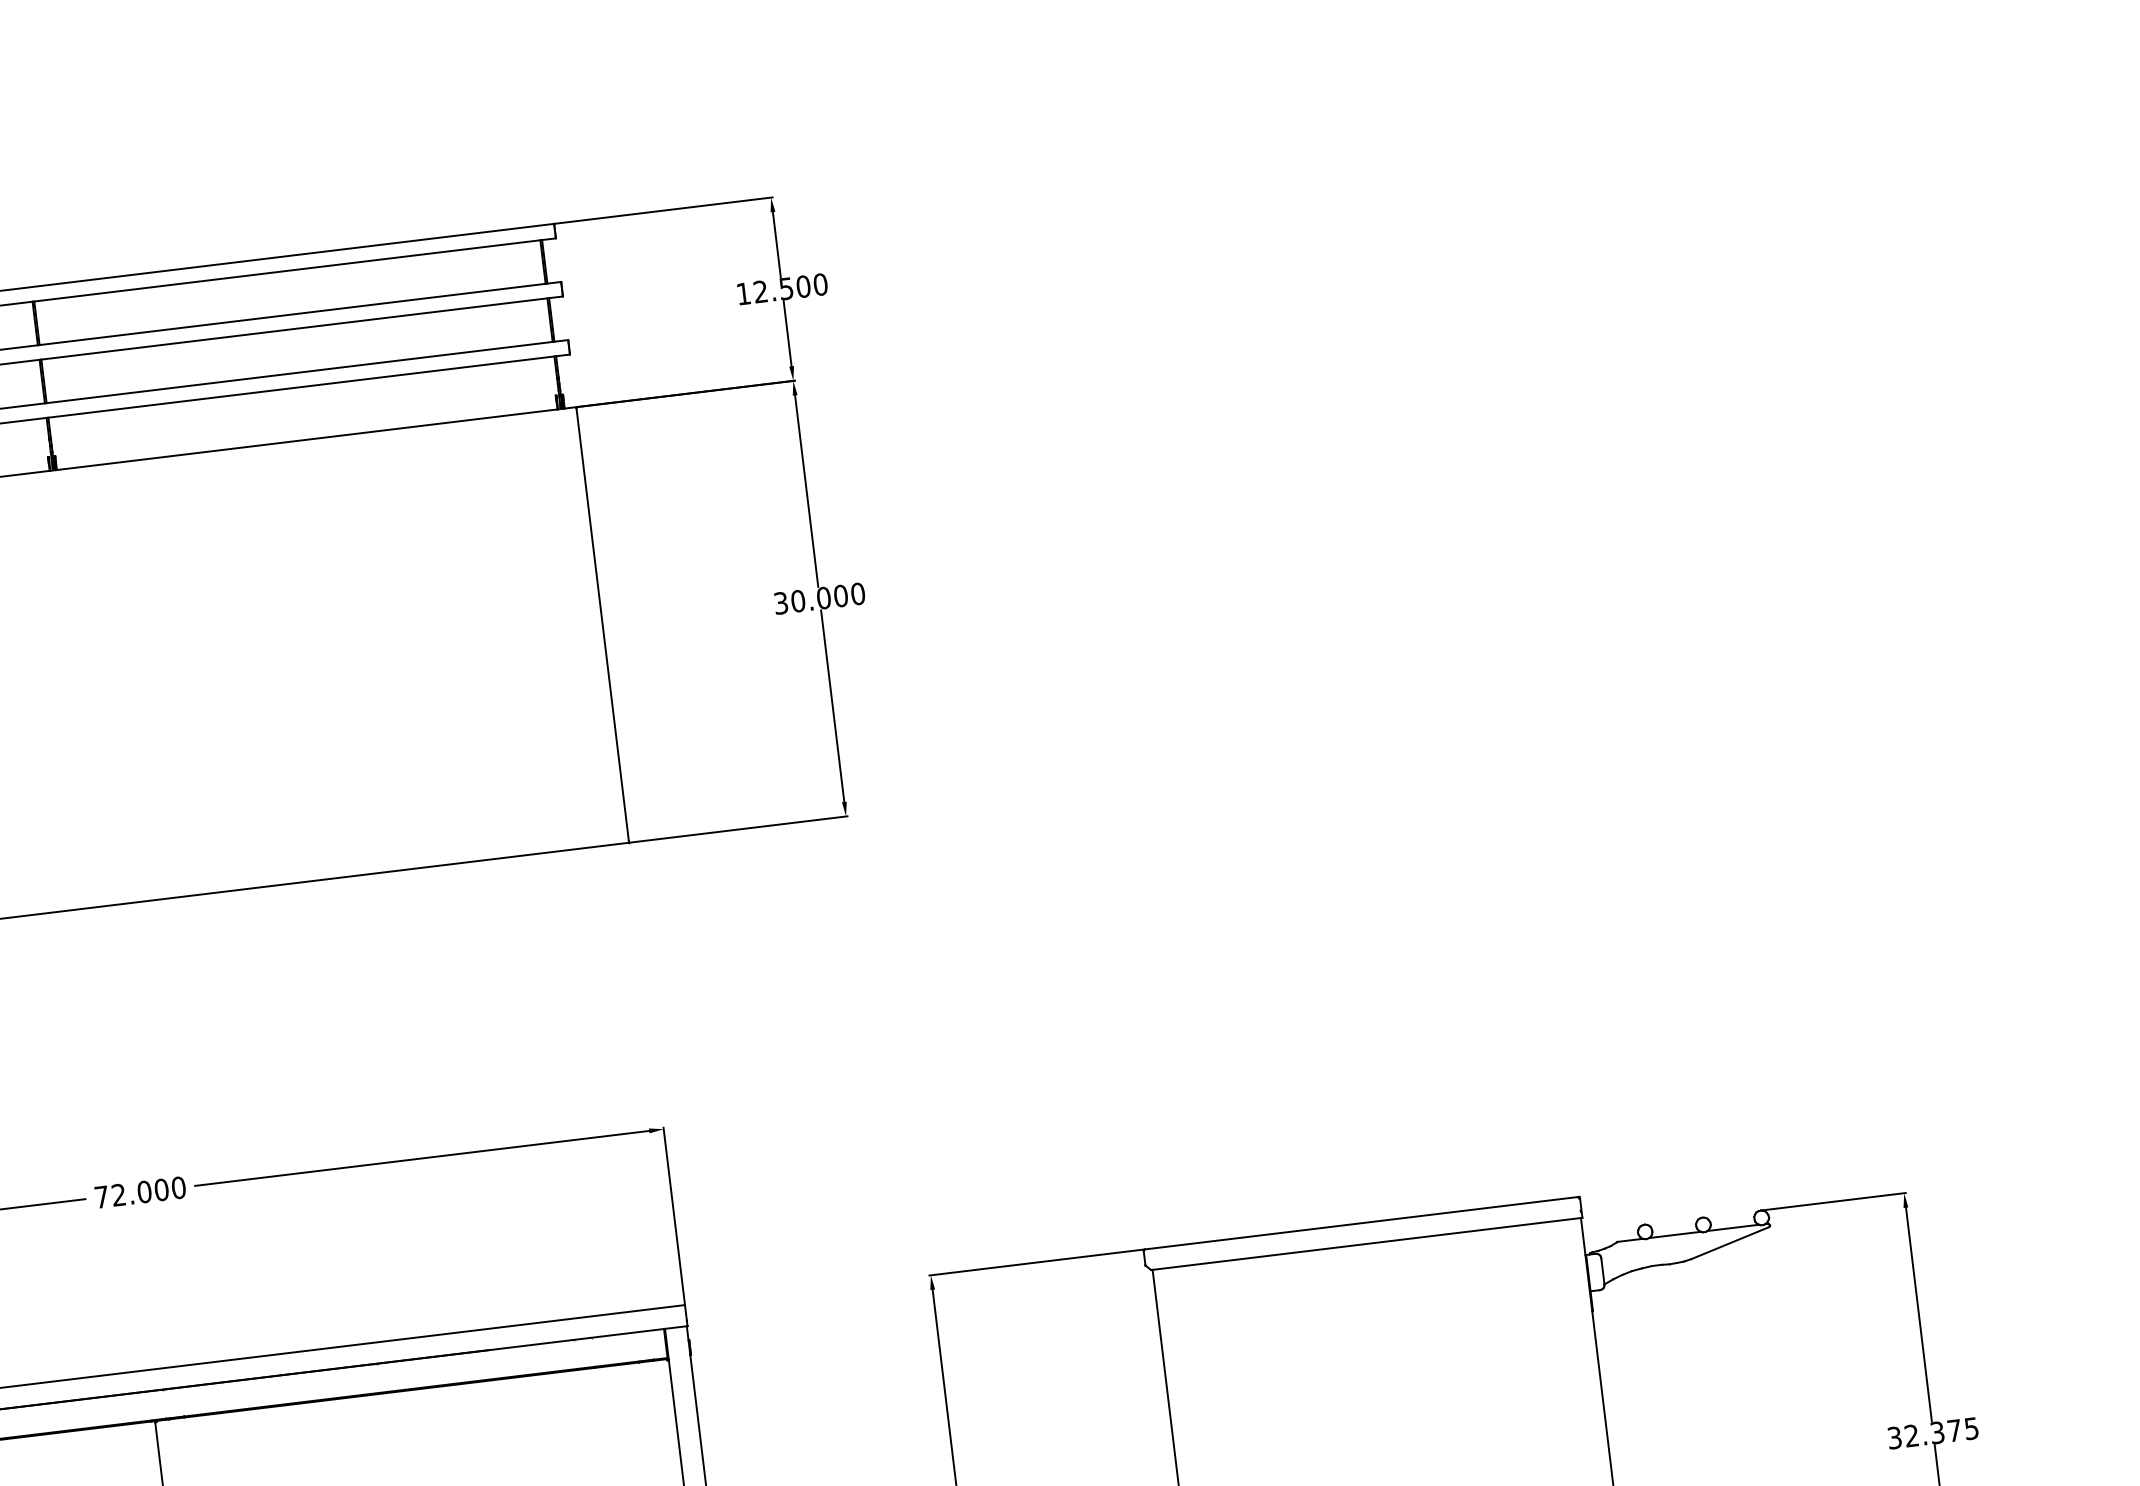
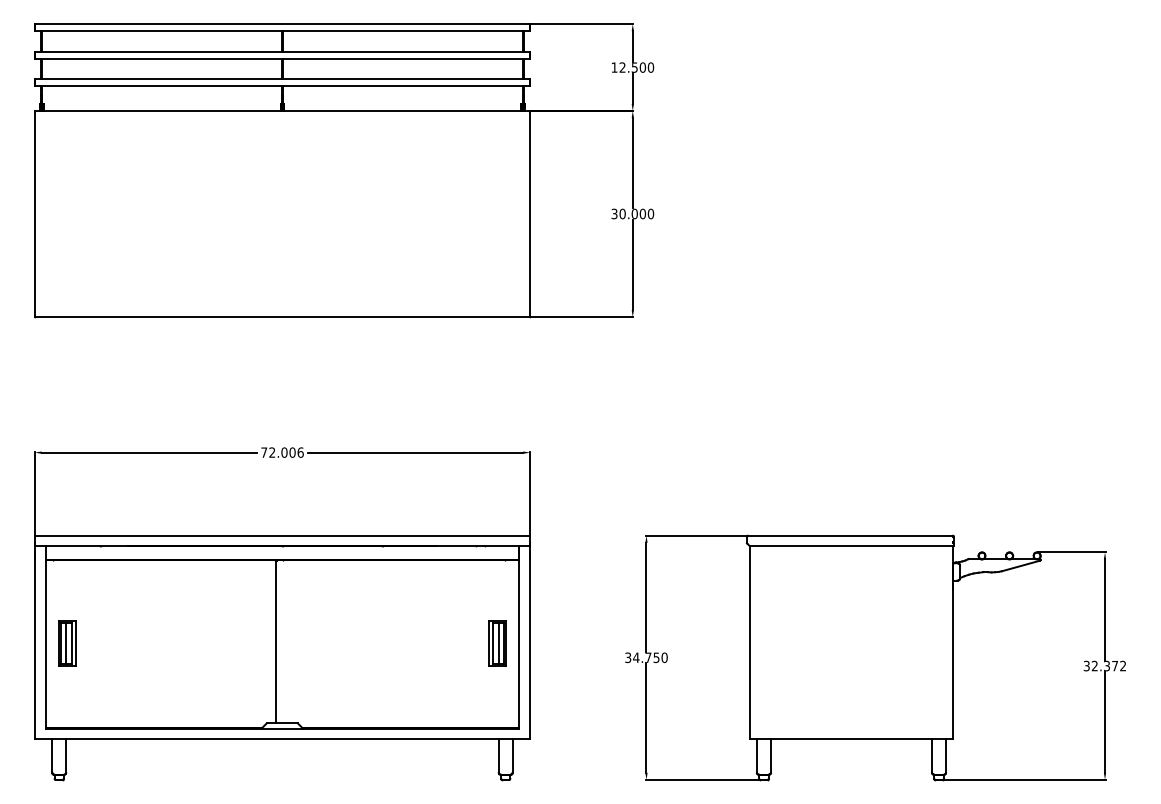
text: (178, 1187) -> (300, 452), 72.000 -> 72.006
text: (1972, 1427) -> (1123, 665), 32.375 -> 32.372

